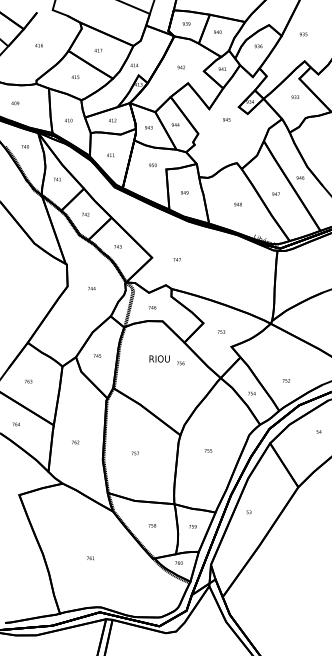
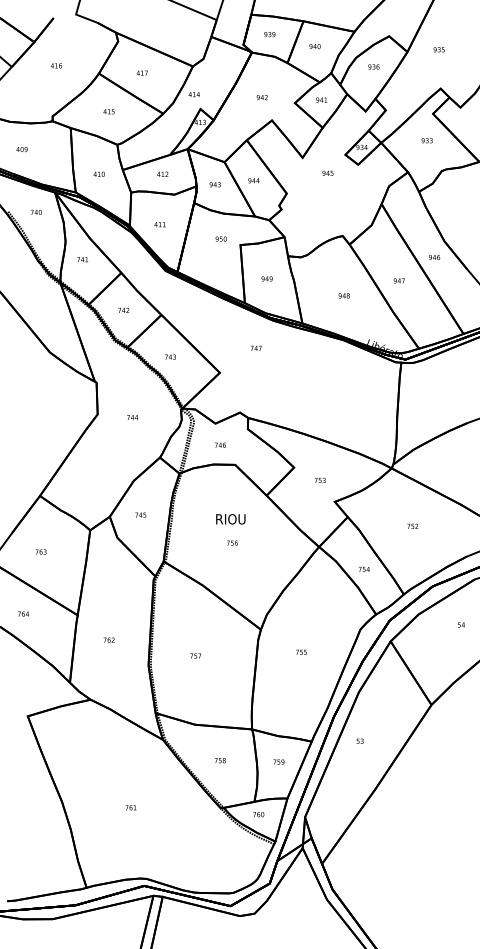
text: (176, 259) -> (255, 347), moved
text: (180, 363) -> (232, 543), moved
text: (285, 380) -> (411, 525), moved

